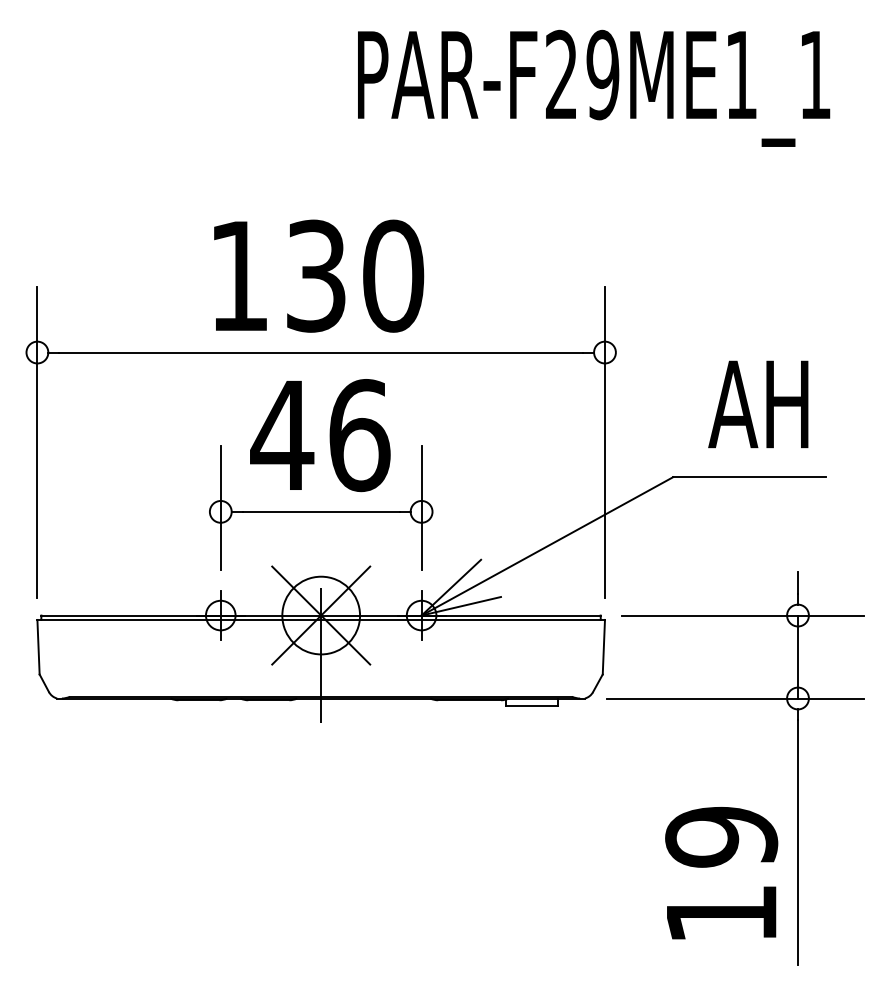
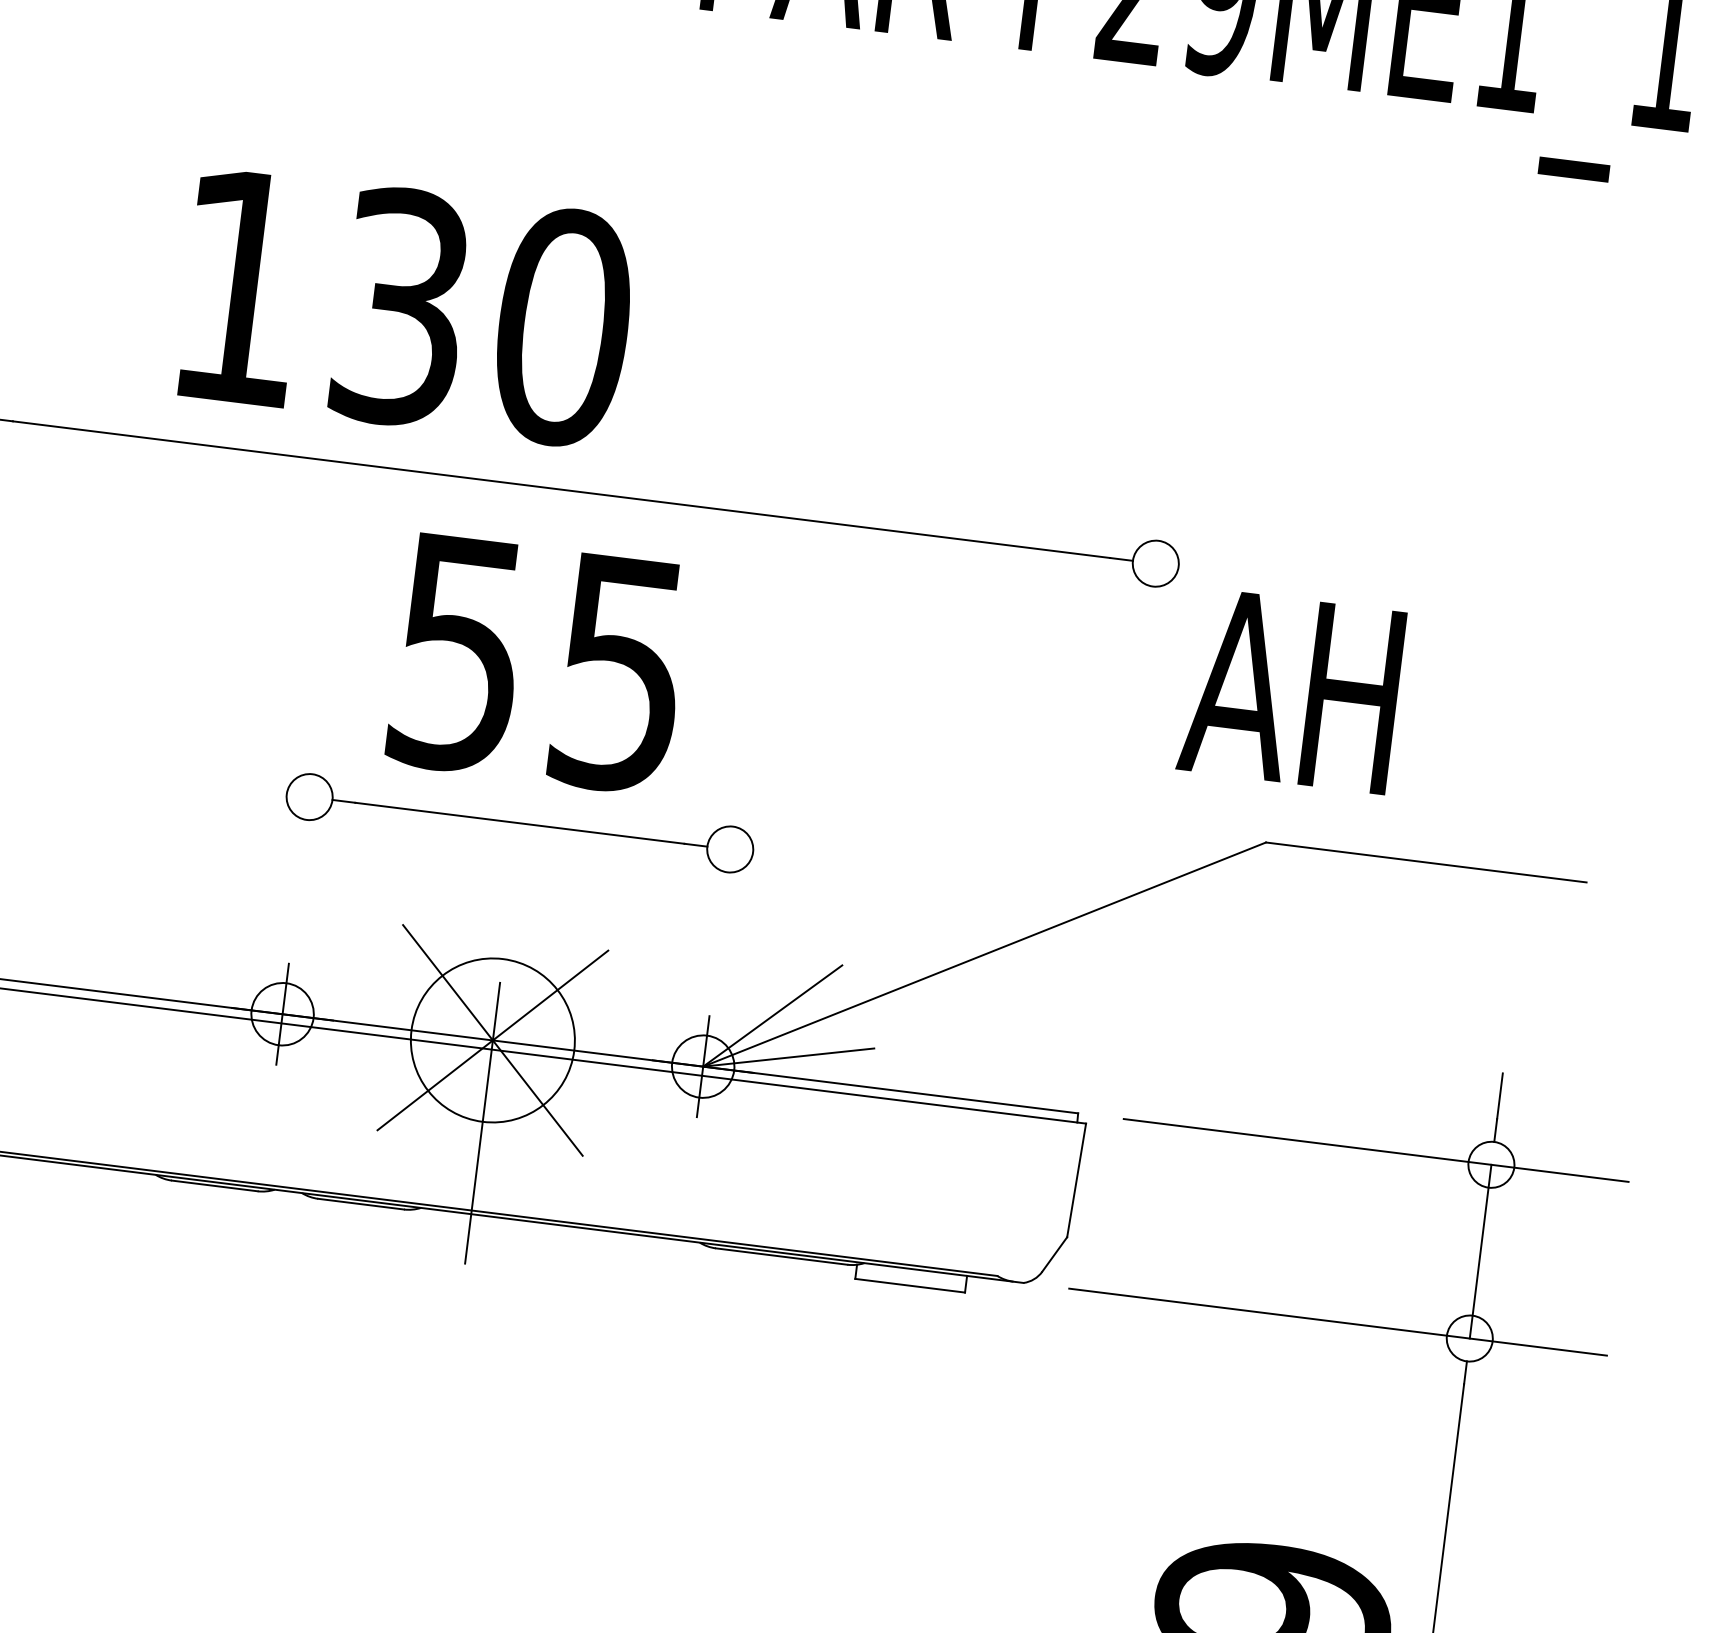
text: (319, 275) -> (408, 306), moved
text: (758, 404) -> (1292, 691), moved
text: (320, 435) -> (538, 663), 46 -> 55
line: (604, 442) -> (1131, 751), removed
line: (220, 507) -> (310, 787), removed
line: (421, 507) -> (731, 840), removed

